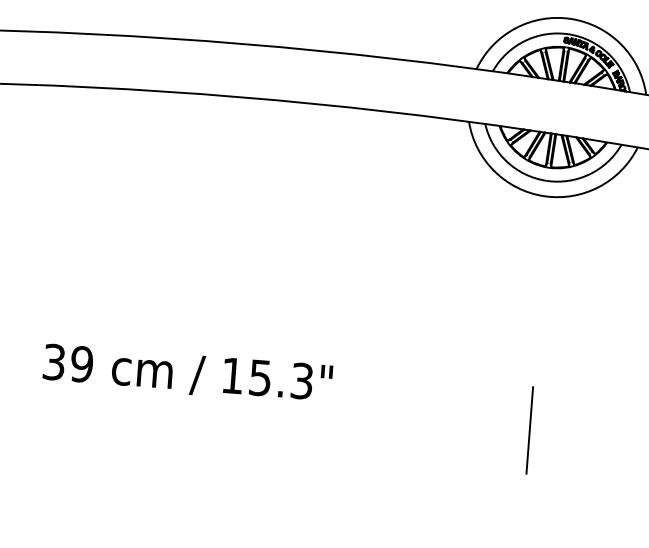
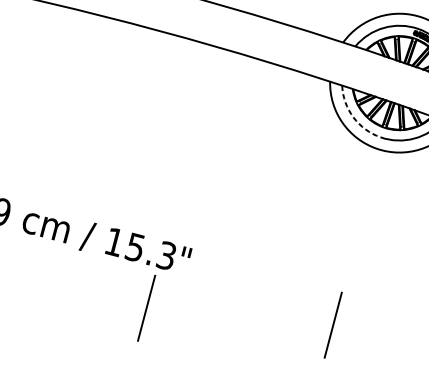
arc: (507, 161) -> (353, 117), solid -> dashed
line: (288, 452) -> (146, 308), added

